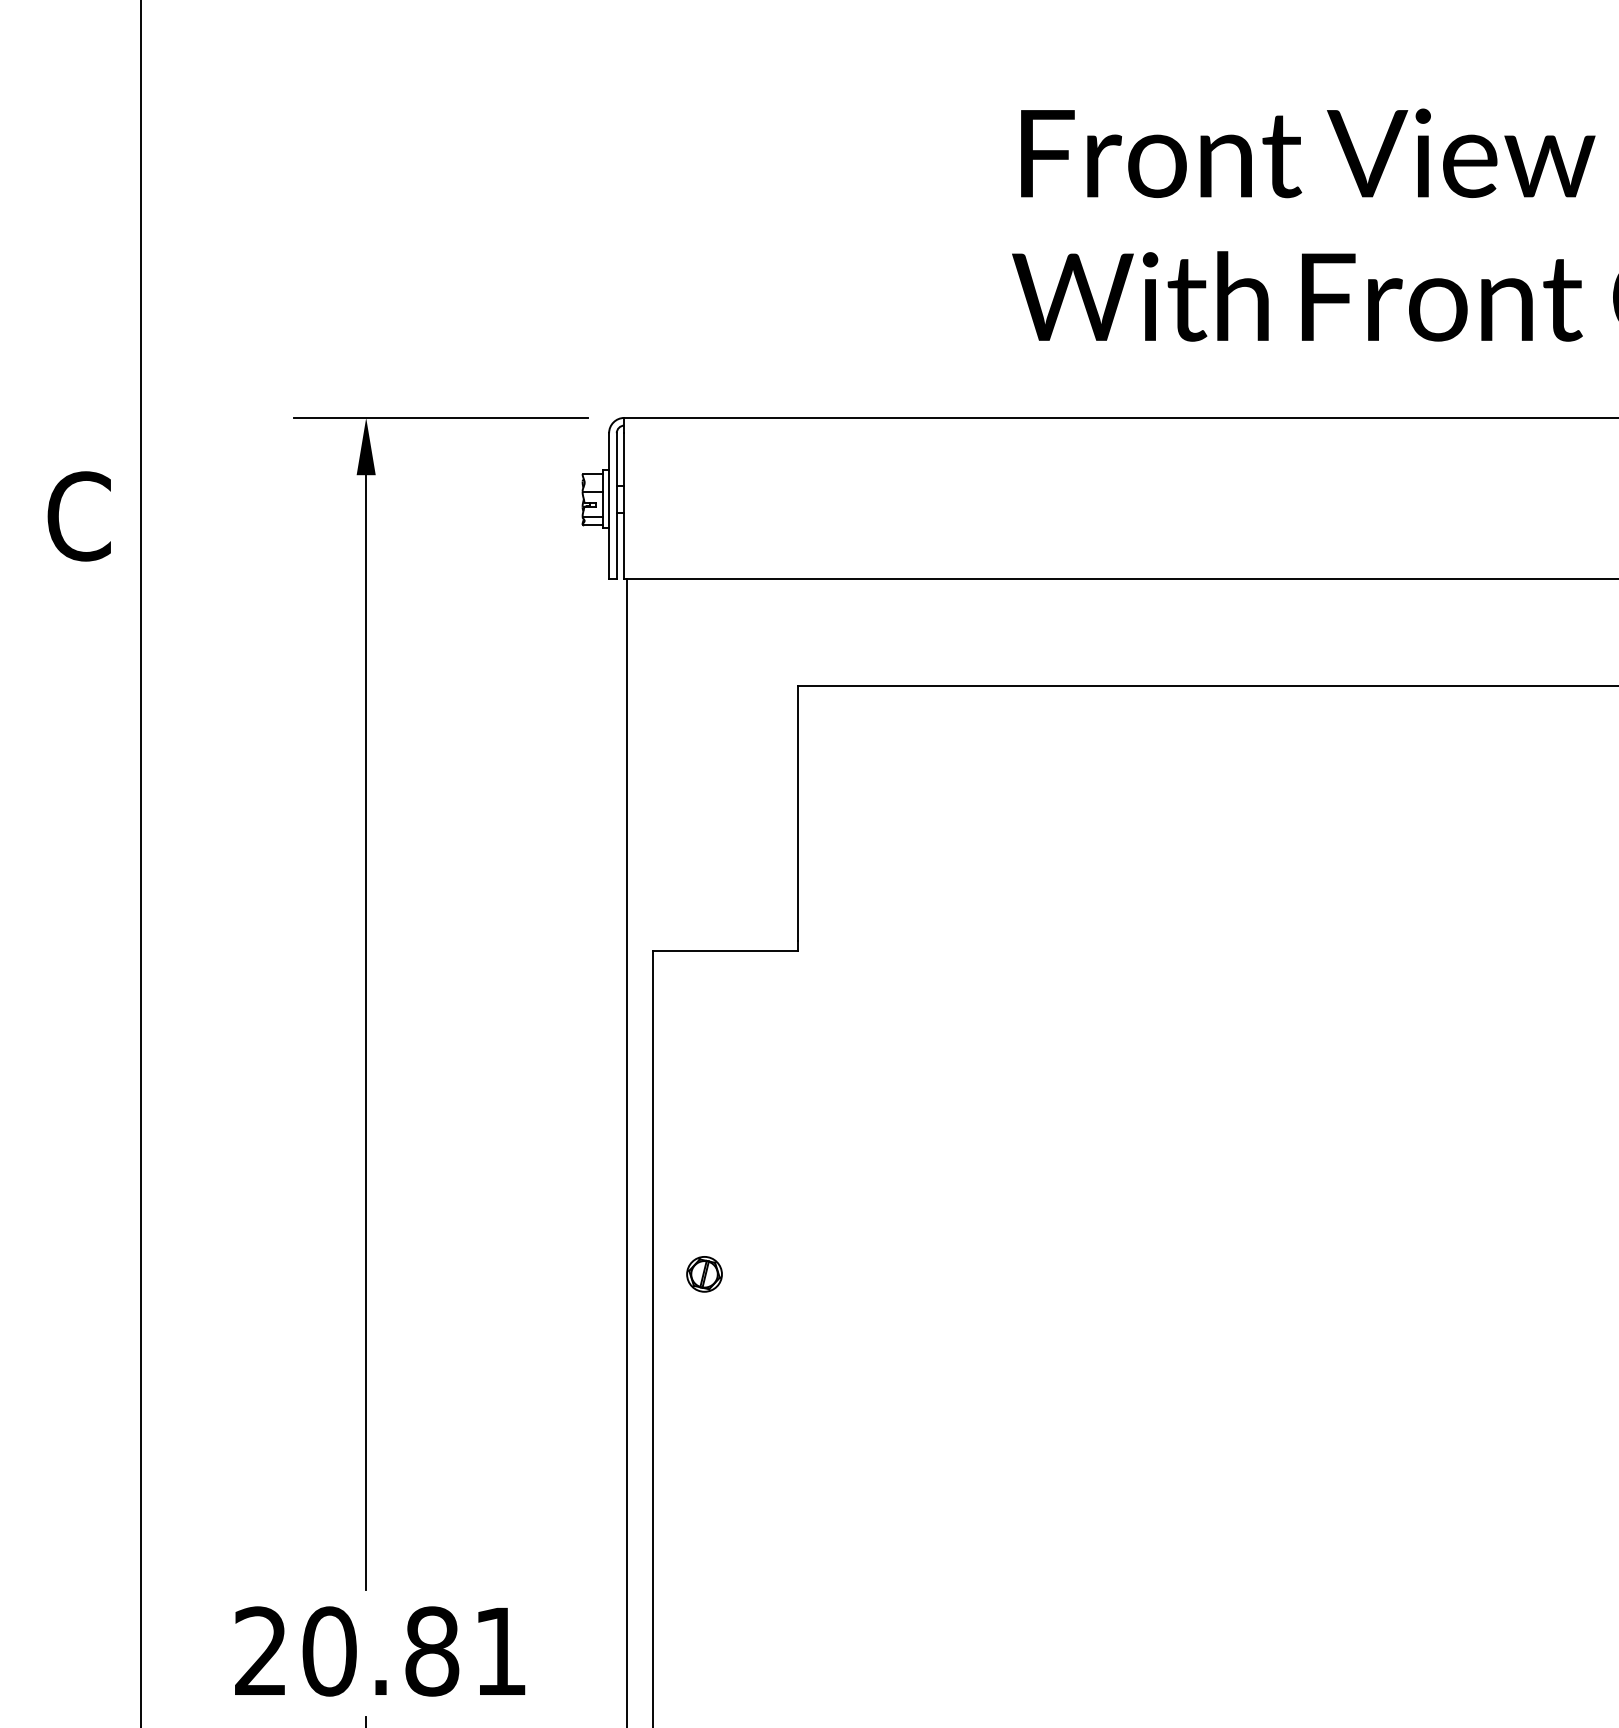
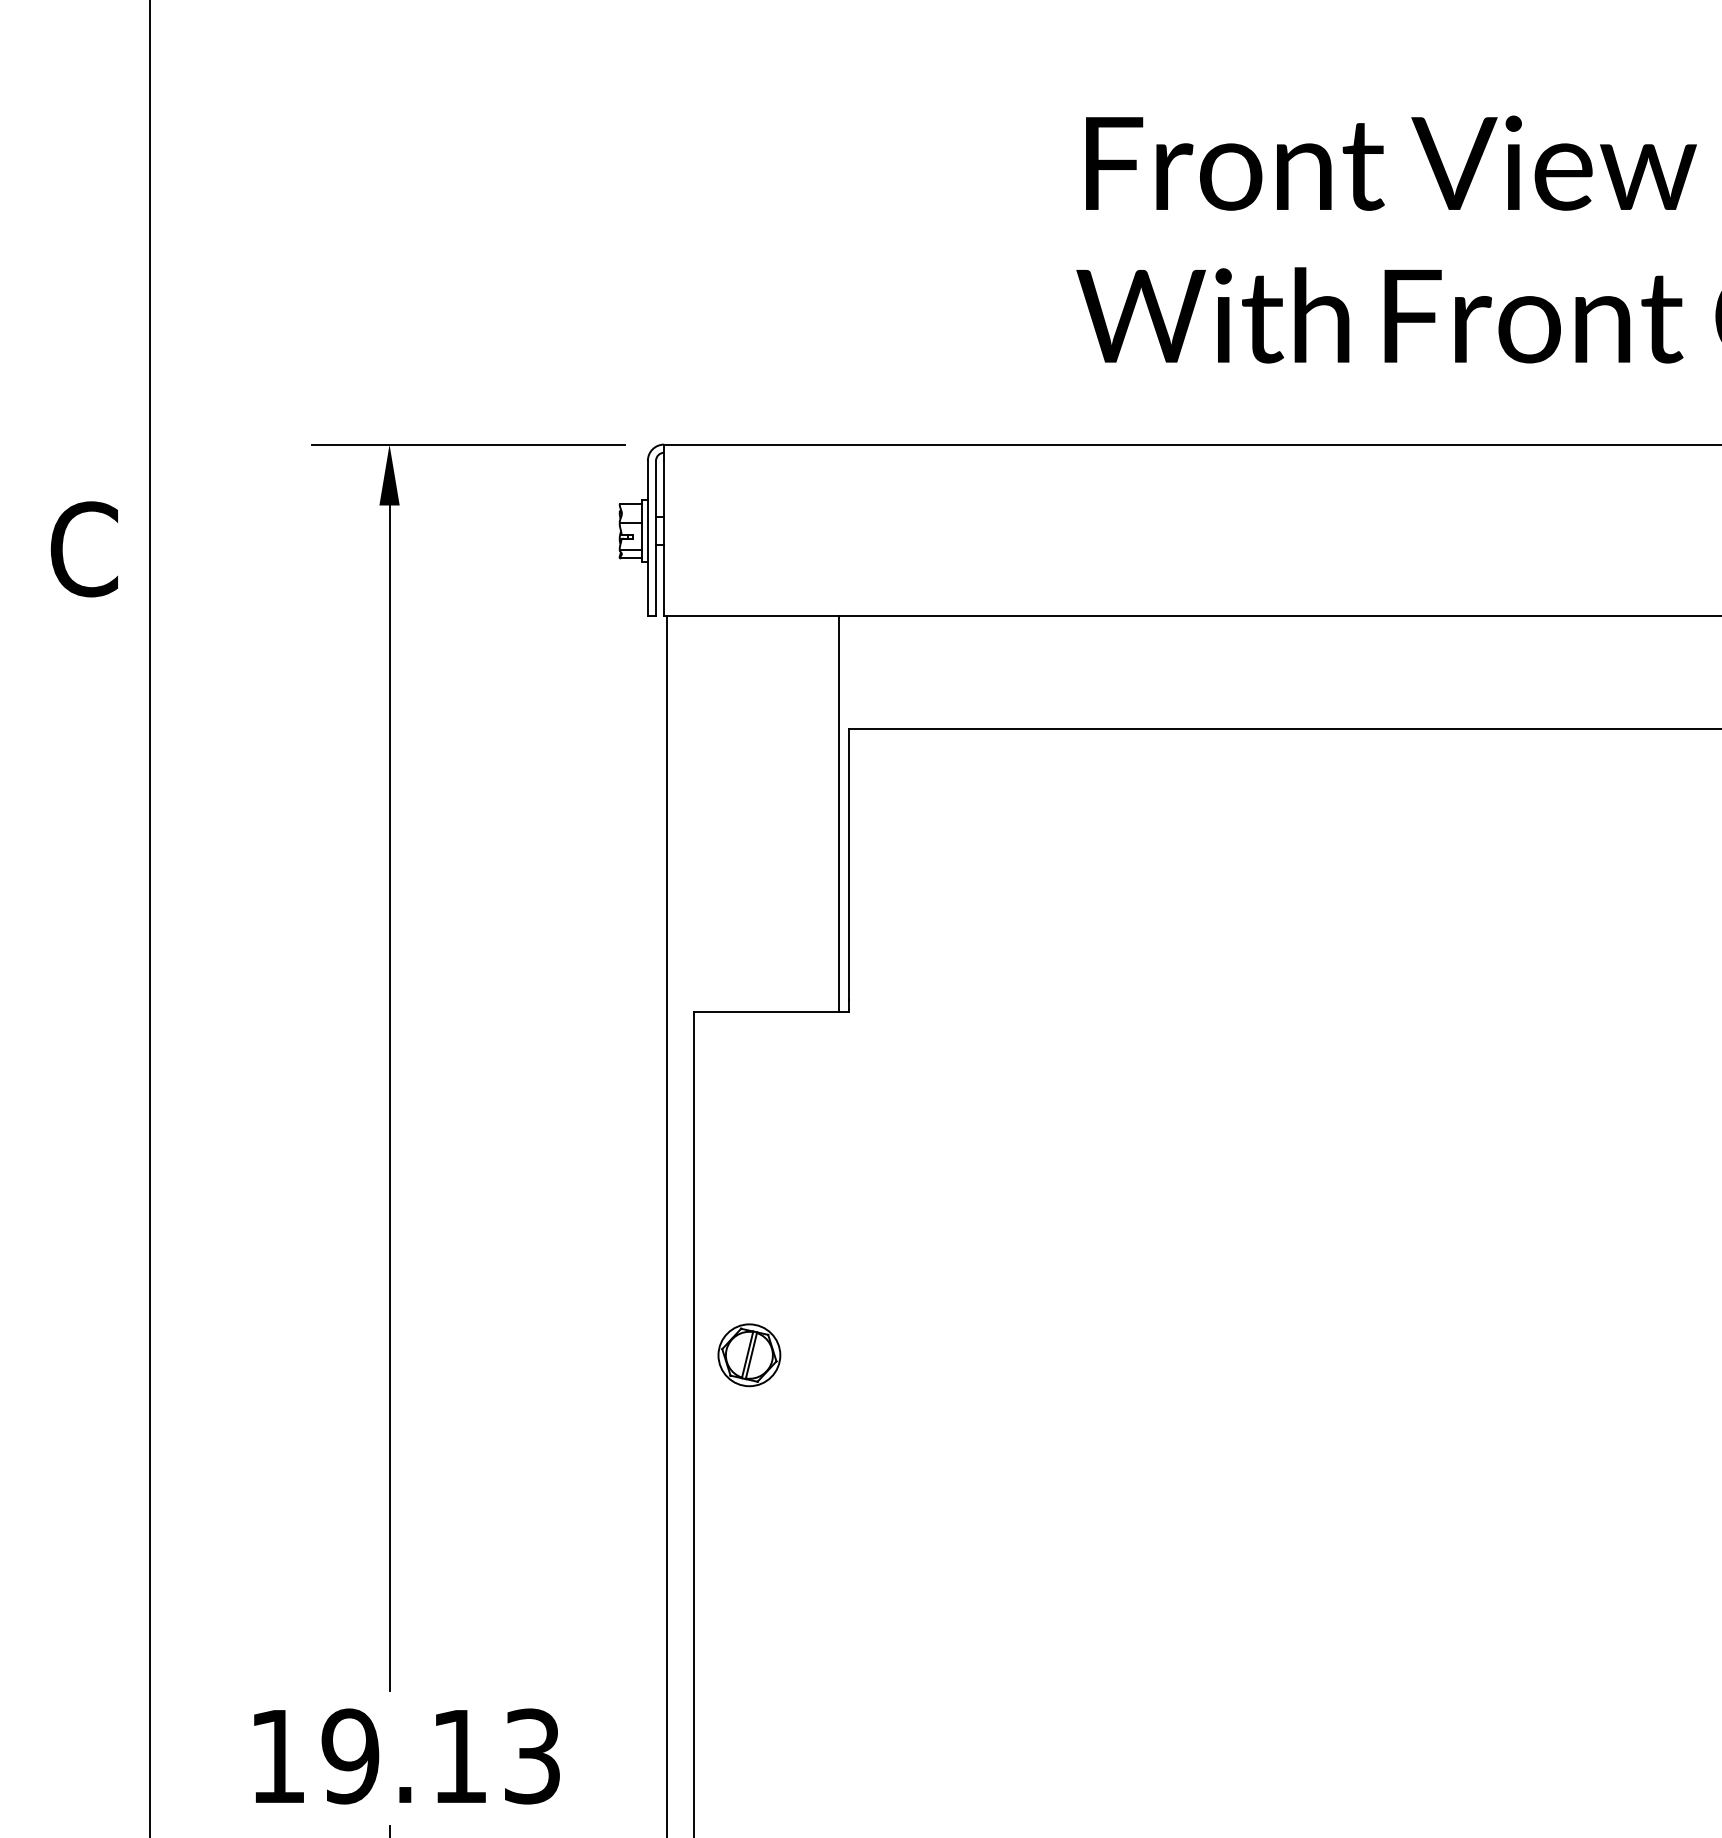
line: (788, 765) -> (838, 814), added
part: (704, 1274) -> (749, 1355), size x1.67
text: (380, 1651) -> (404, 1756), 20.81 -> 19.13

